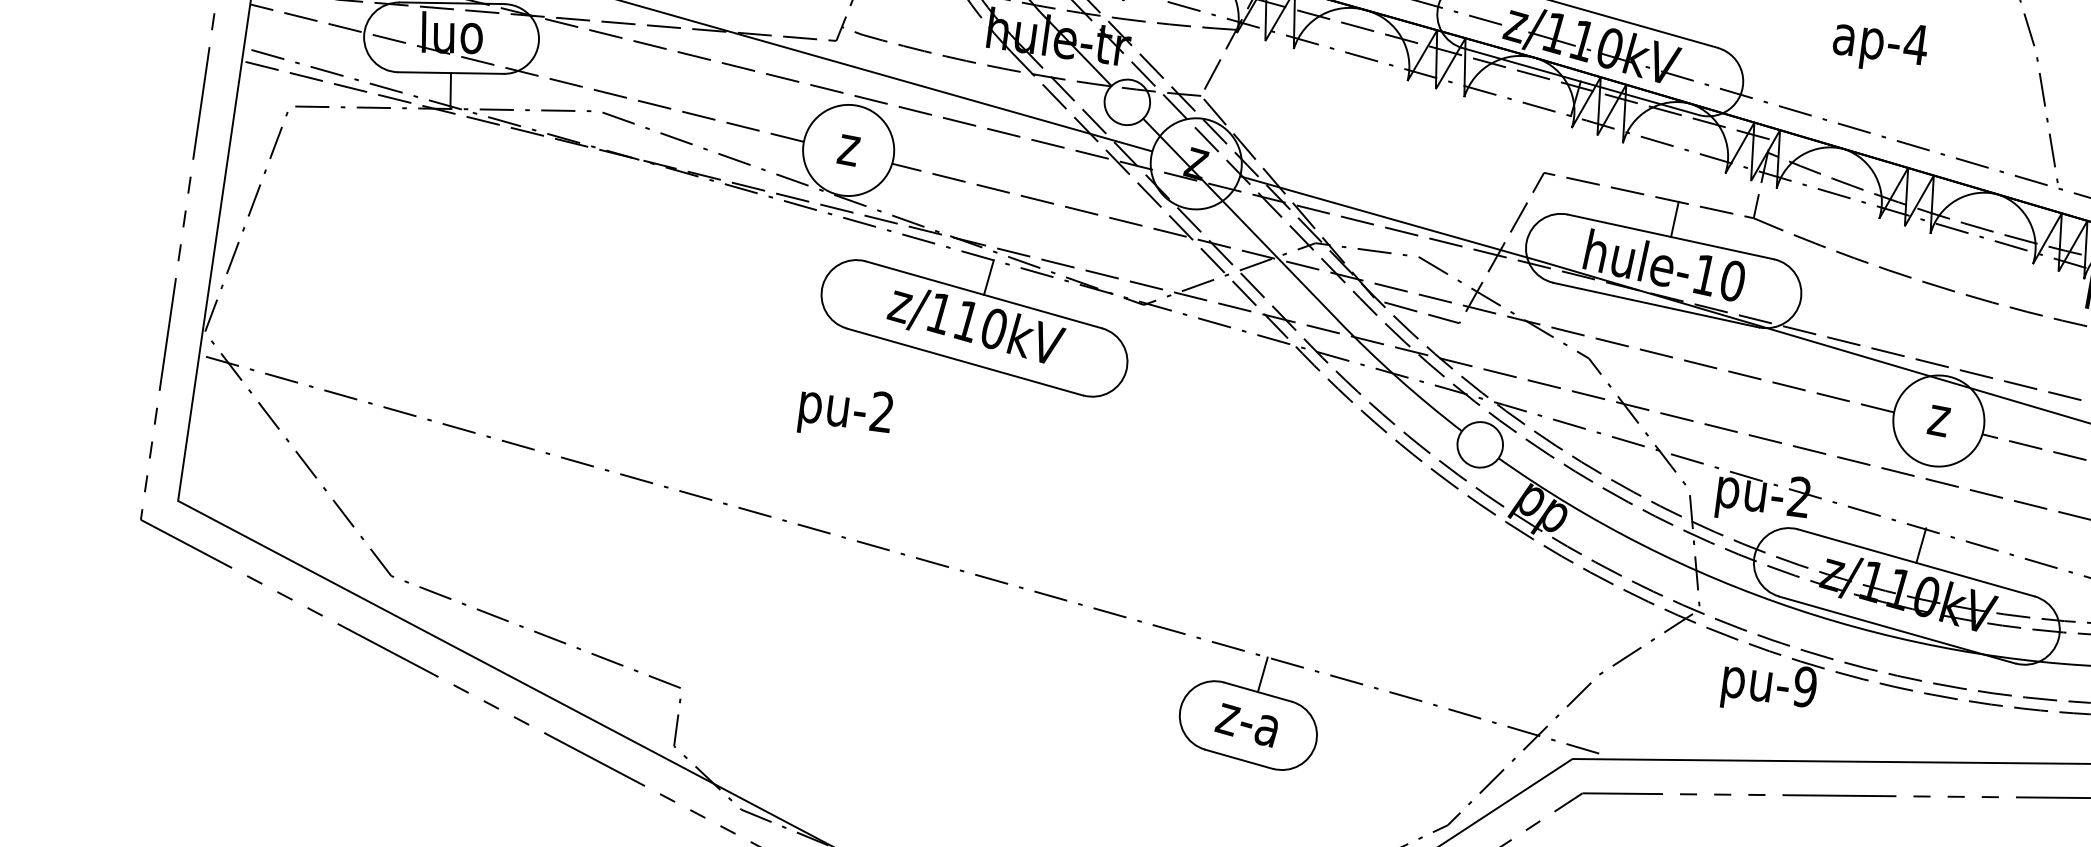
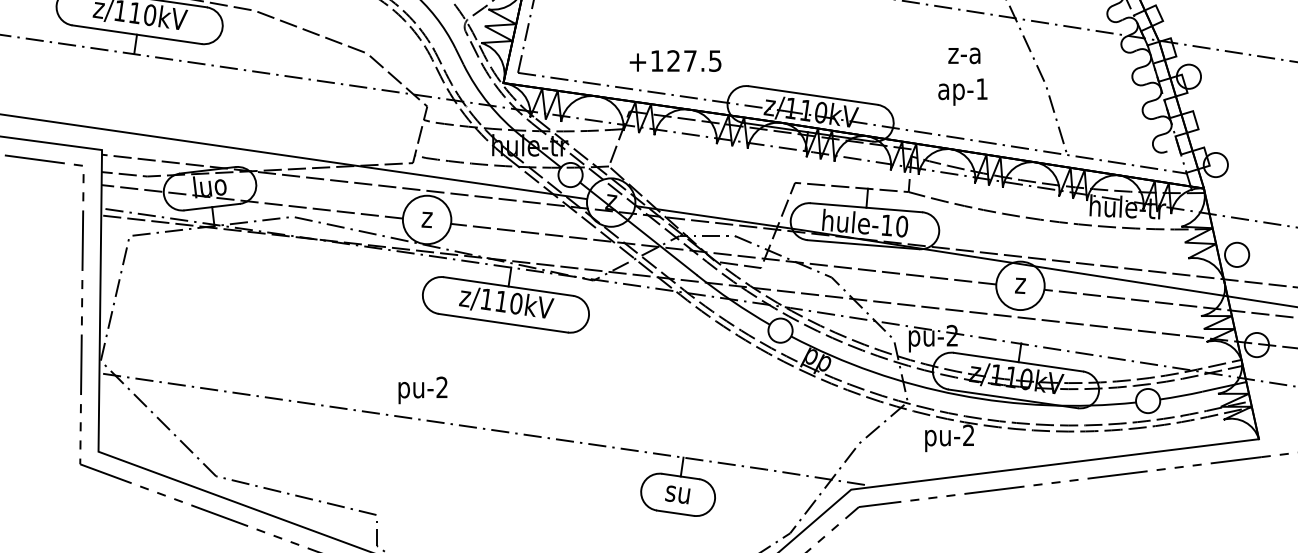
text: (1915, 43) -> (981, 88), ap-4 -> ap-1
text: (844, 412) -> (422, 390), moved
text: (1804, 687) -> (968, 435), pu-9 -> pu-2
text: (1245, 724) -> (676, 494), z-a -> su

